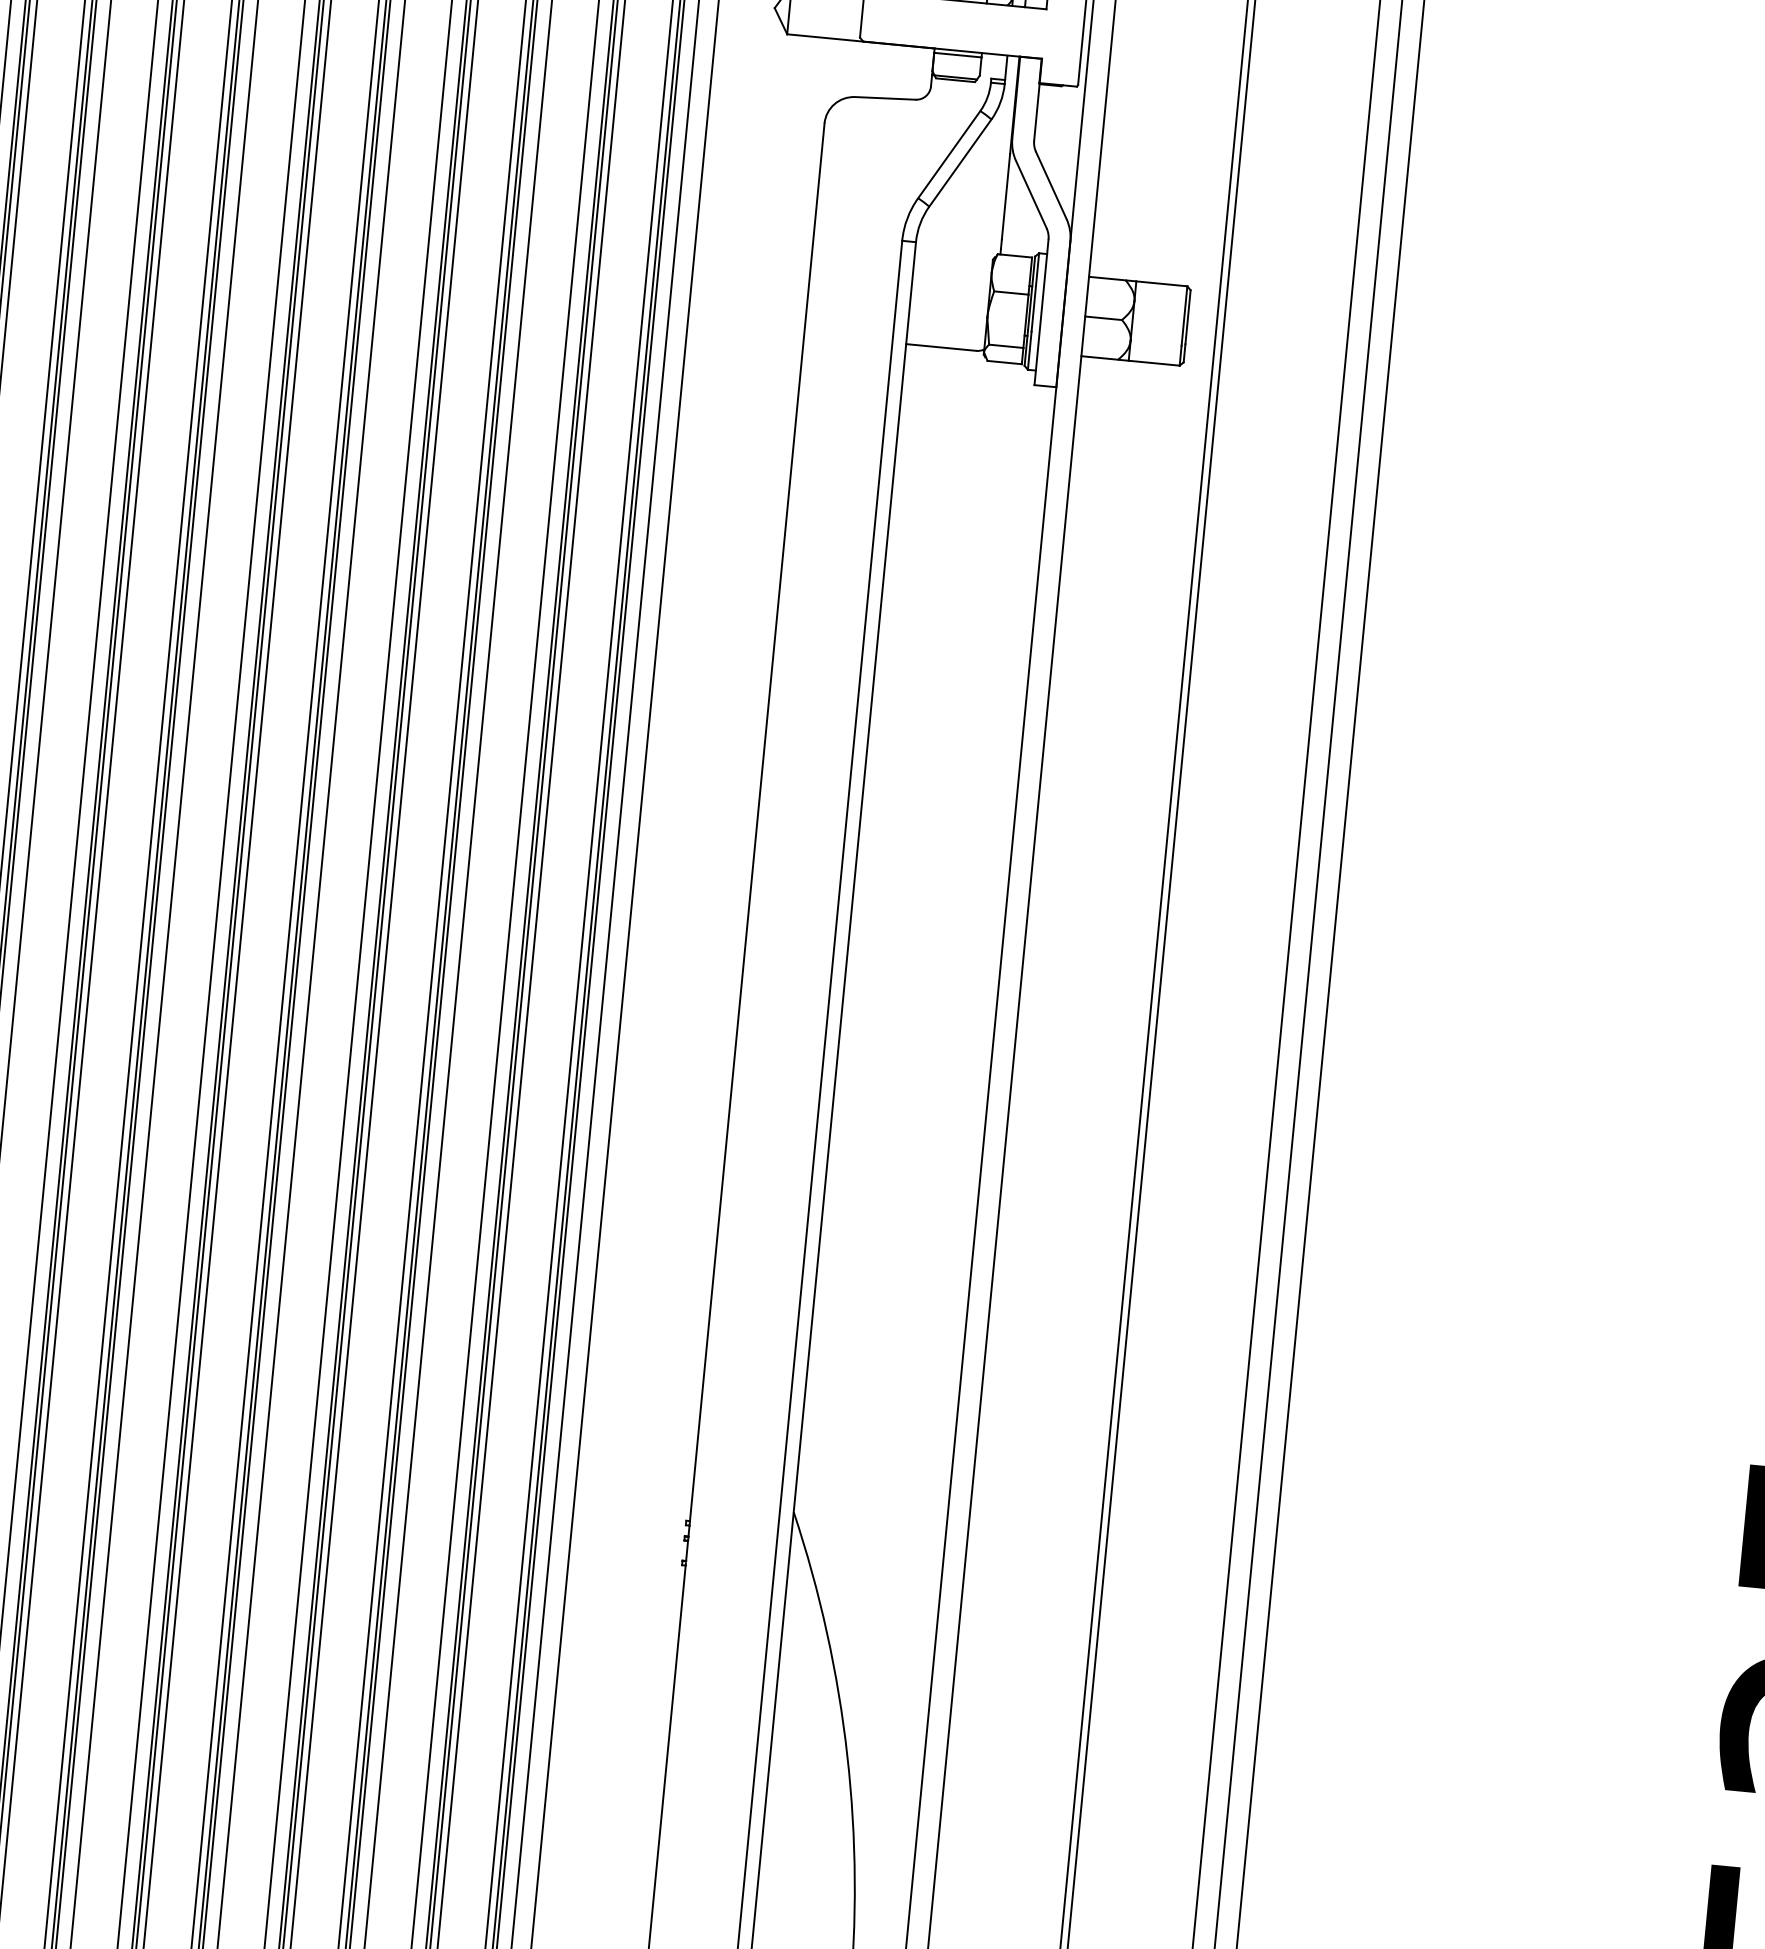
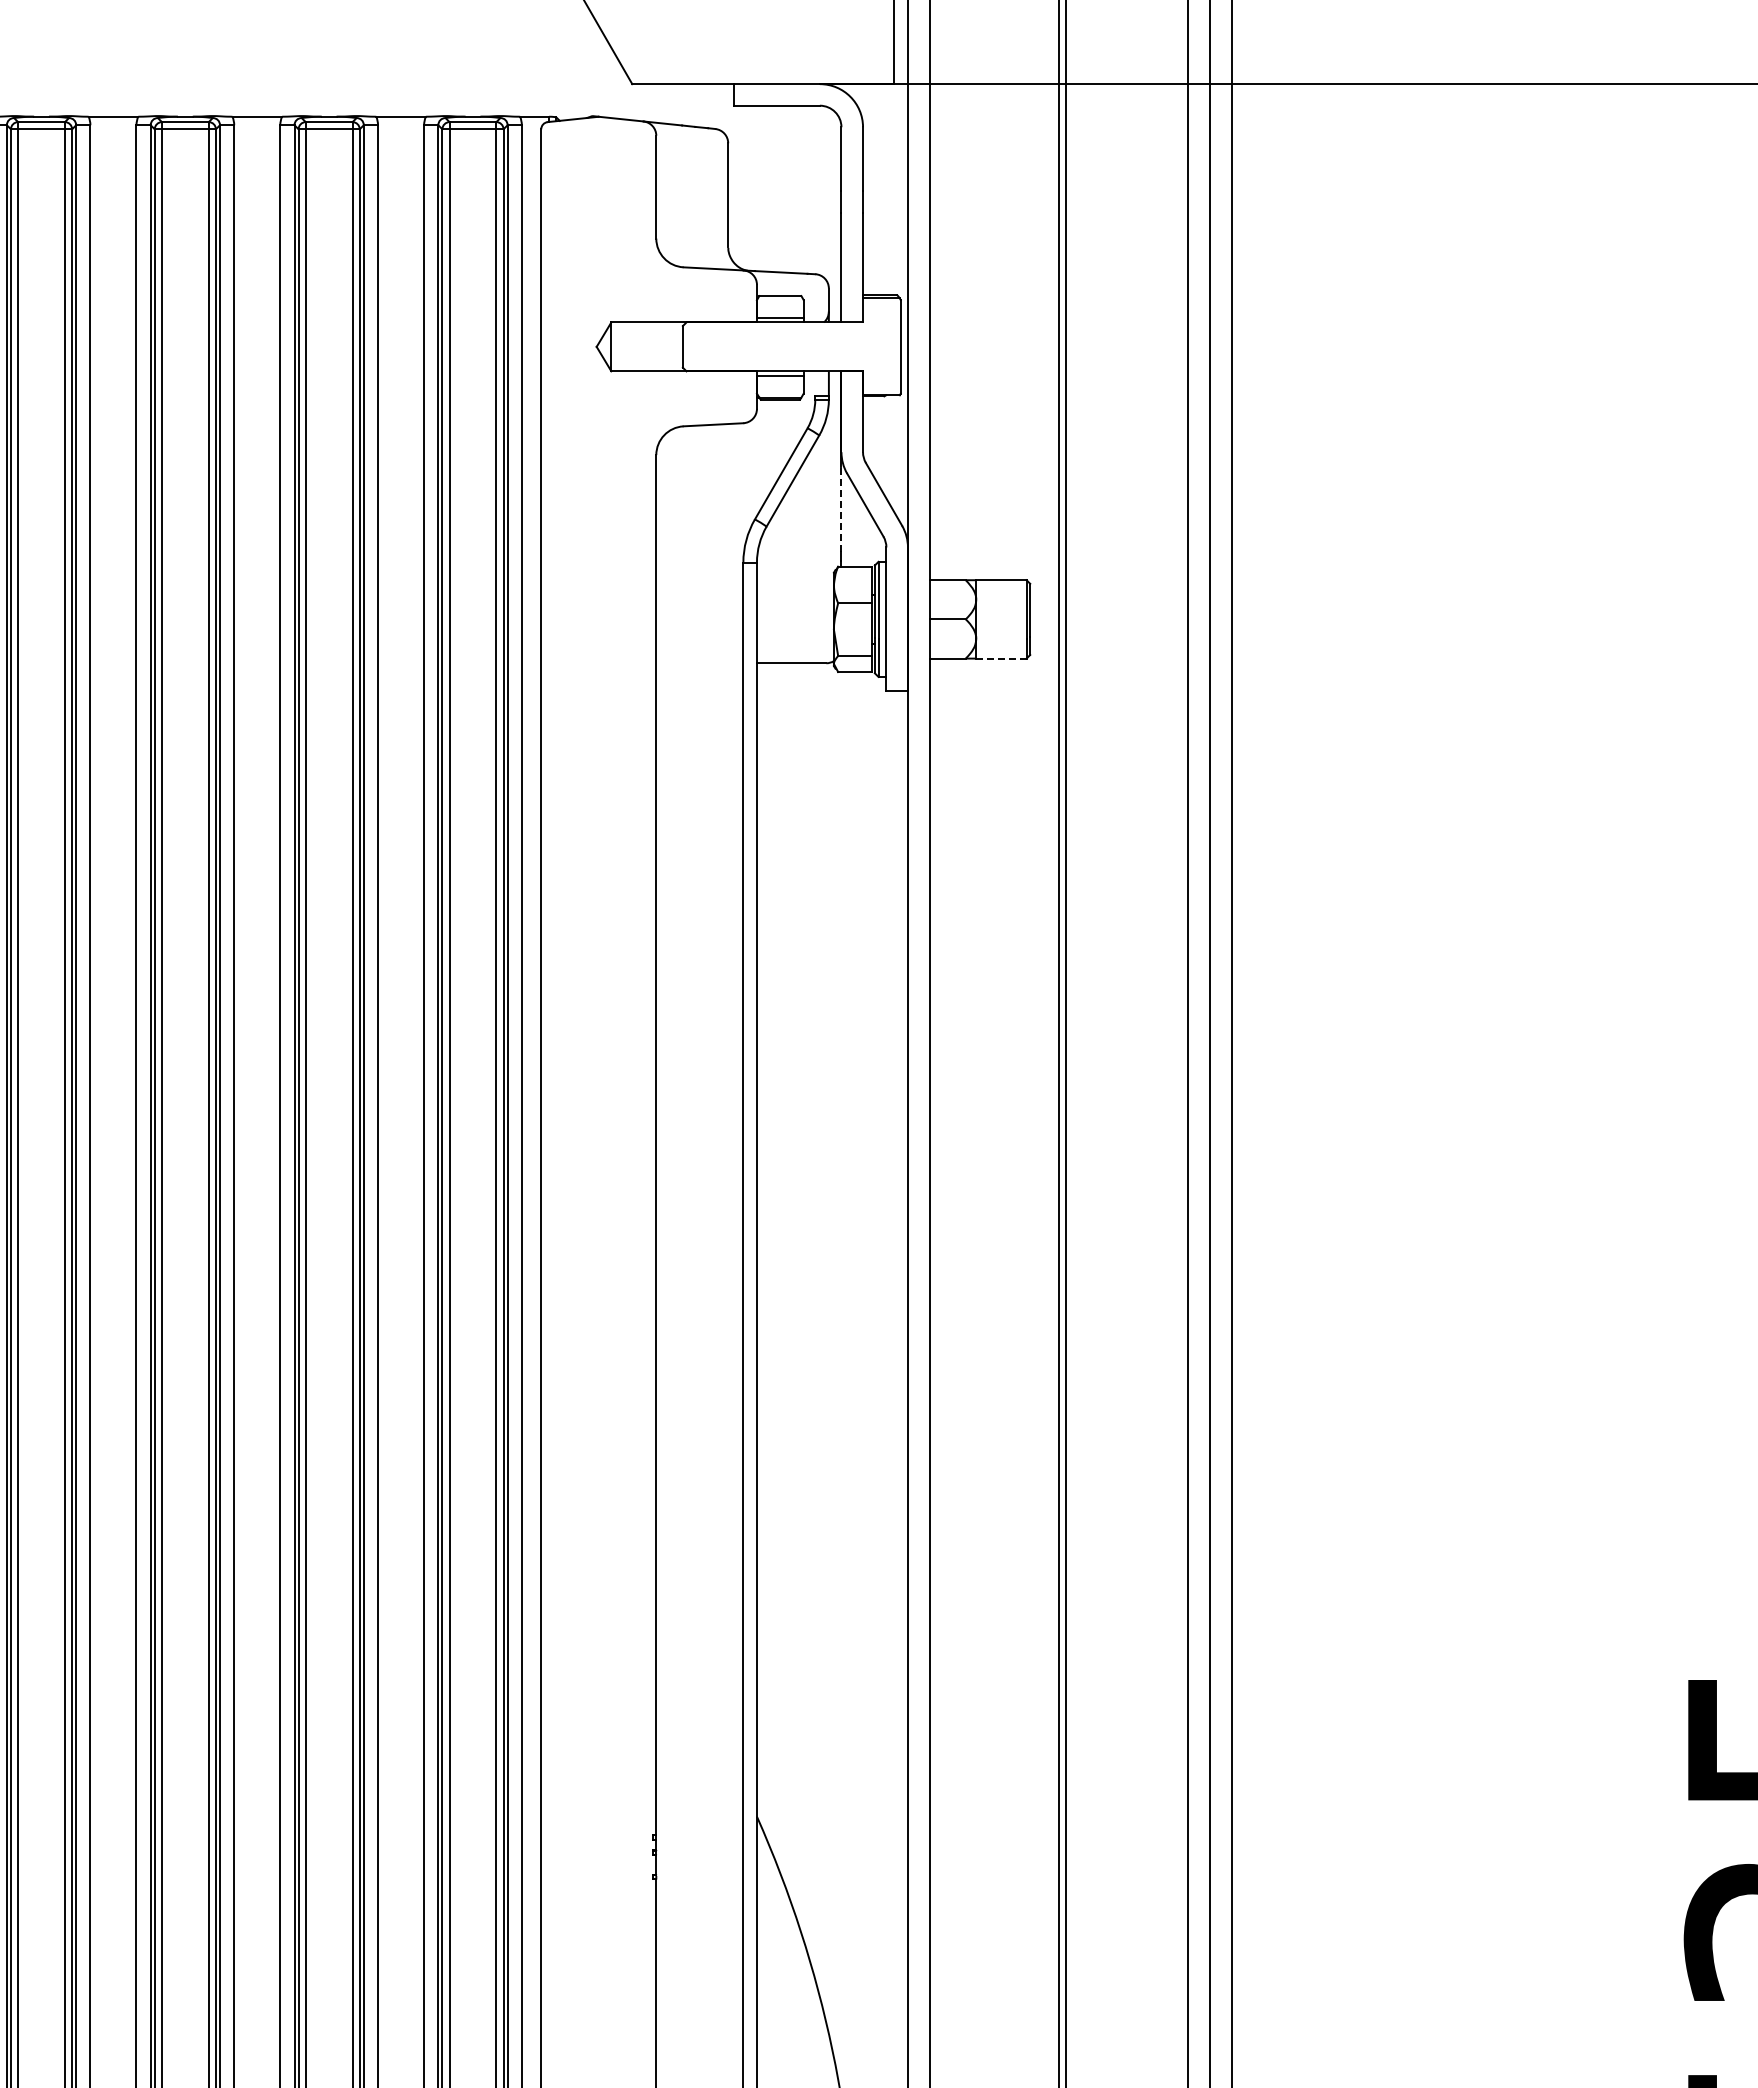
line: (1005, 196) -> (840, 509), solid -> dashed
line: (1153, 363) -> (1000, 658), solid -> dashed

